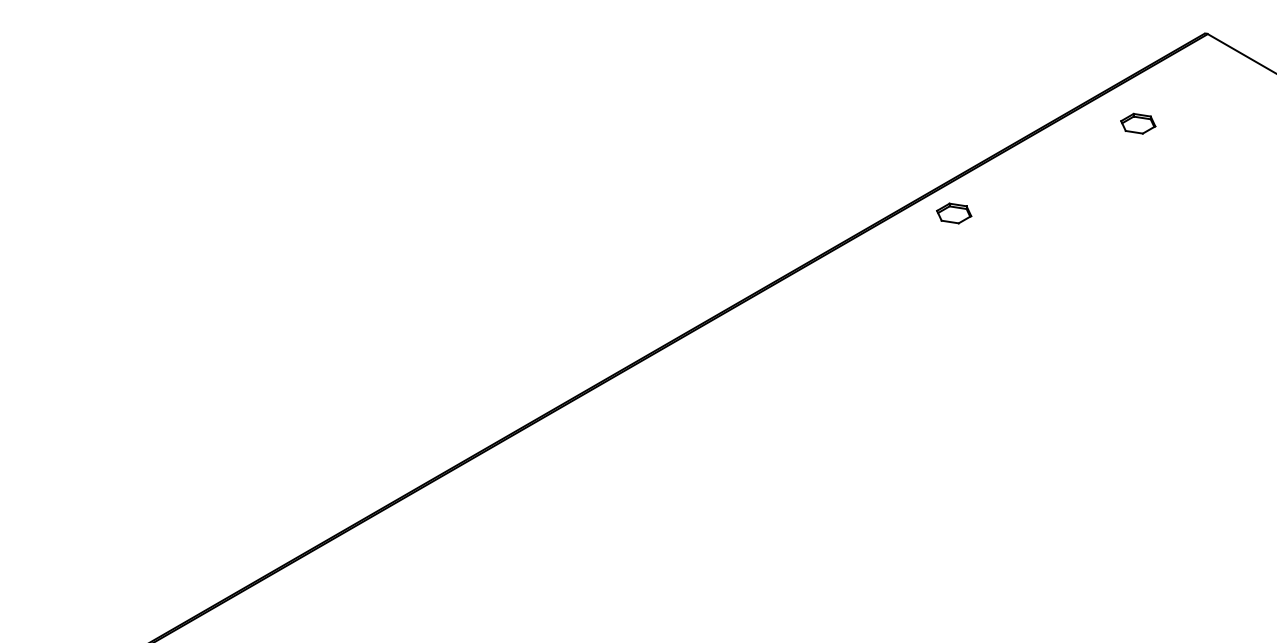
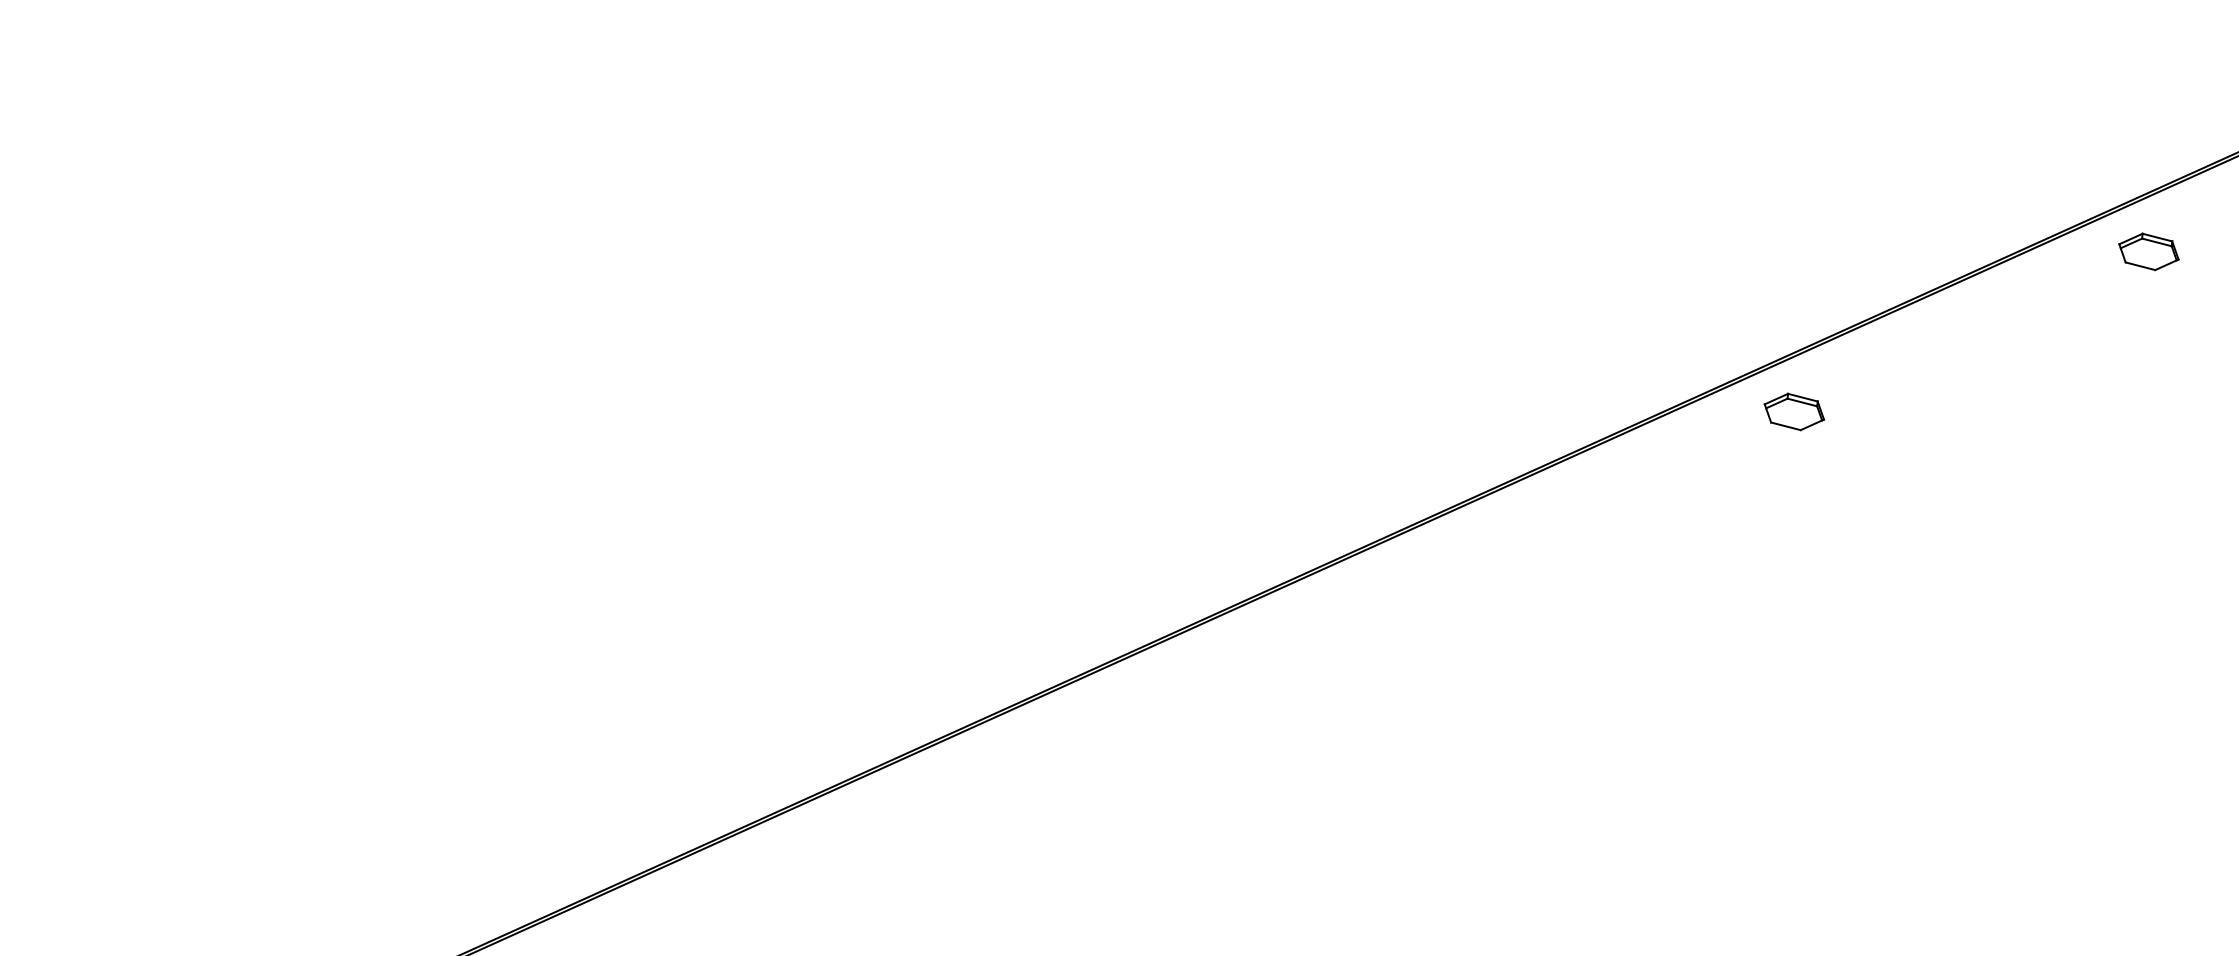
part: (1138, 123) -> (2149, 251), moved

